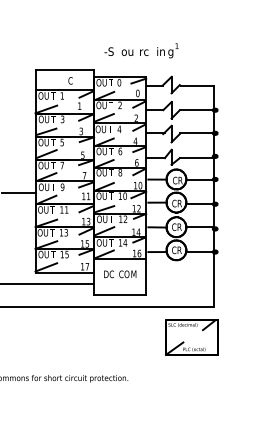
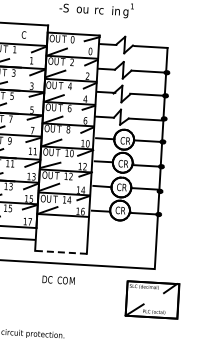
text: (120, 274) -> (58, 280), moved
line: (119, 295) -> (60, 252), solid -> dashed
part: (191, 337) -> (152, 299), moved

